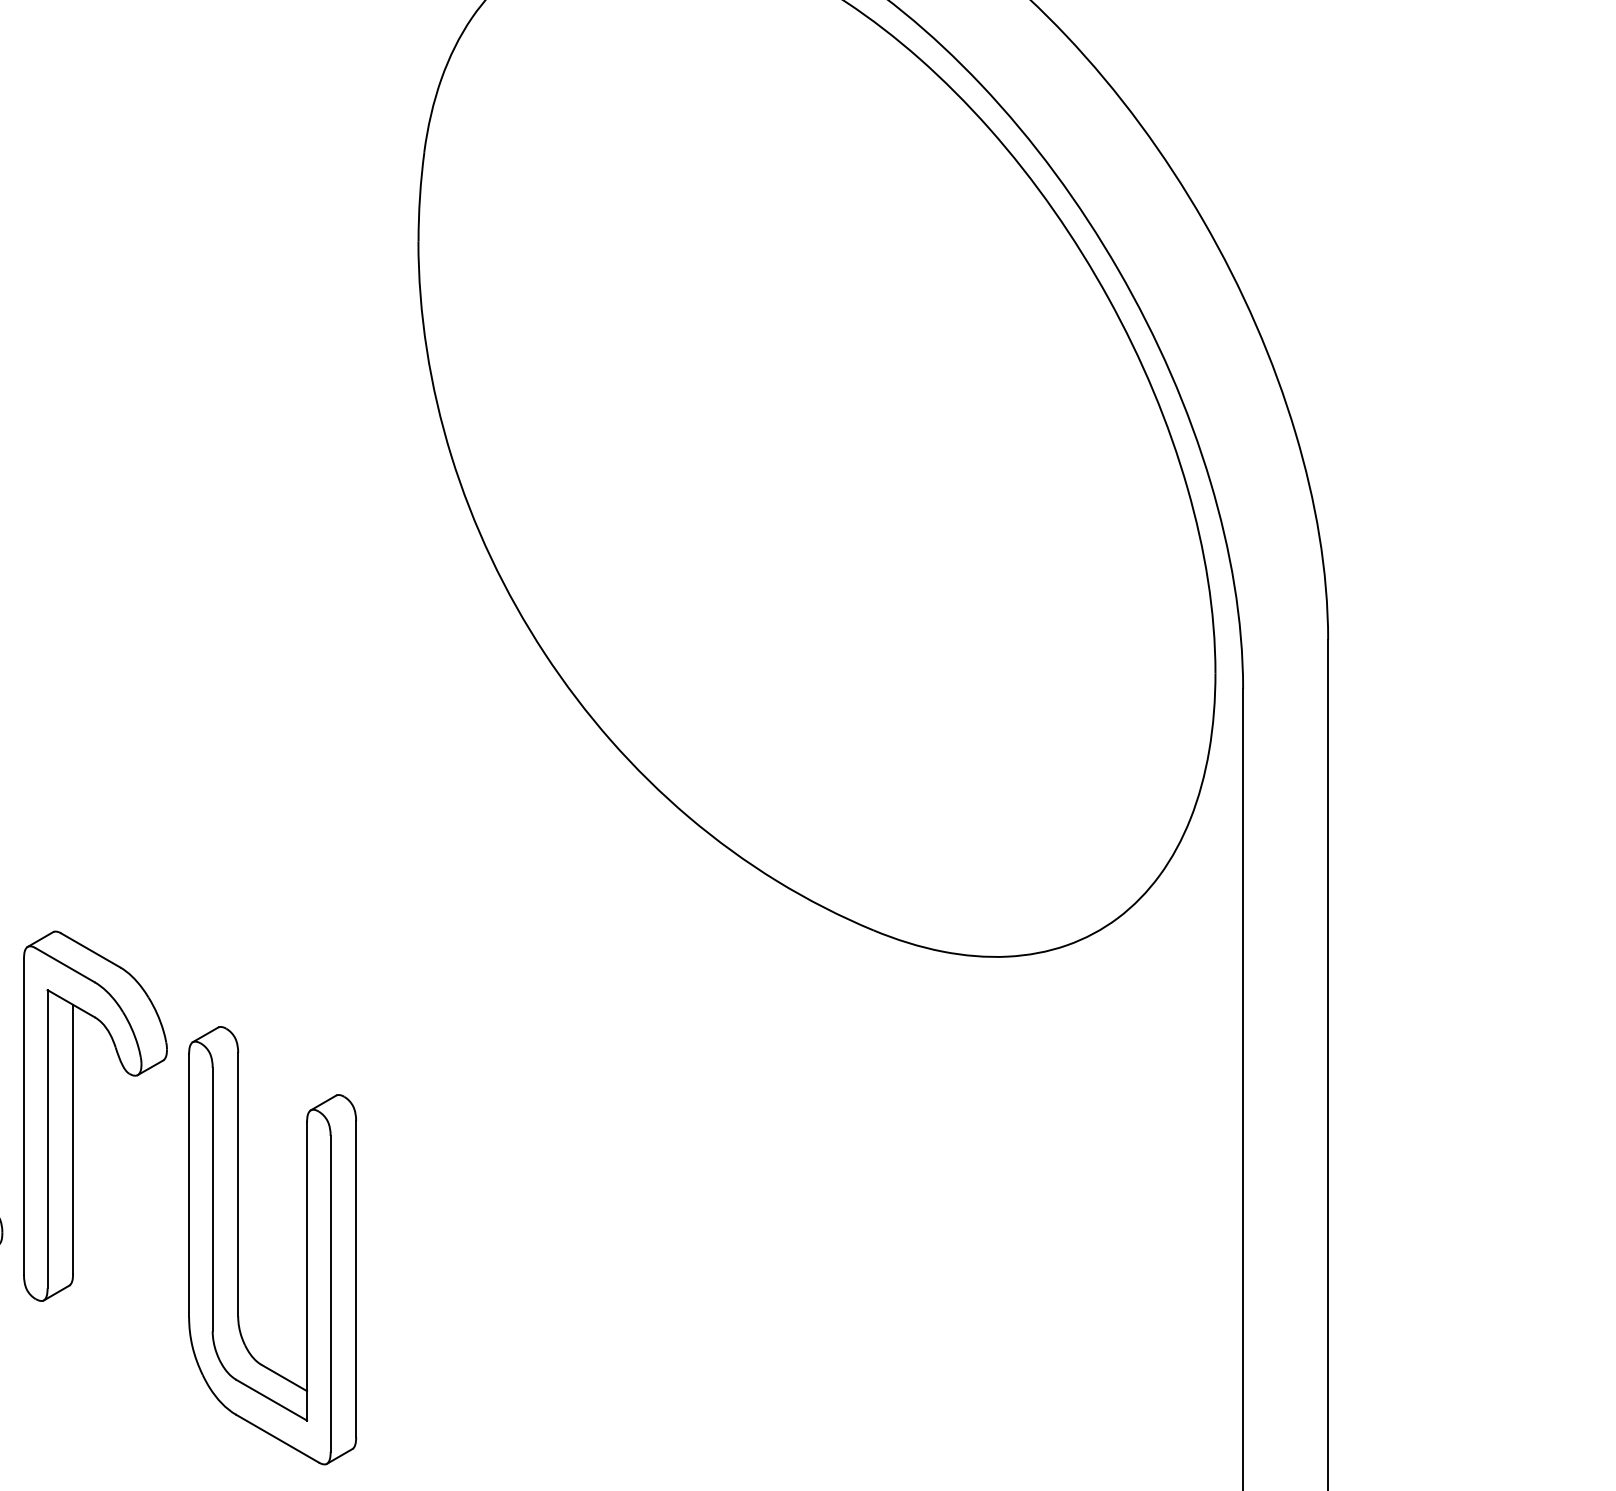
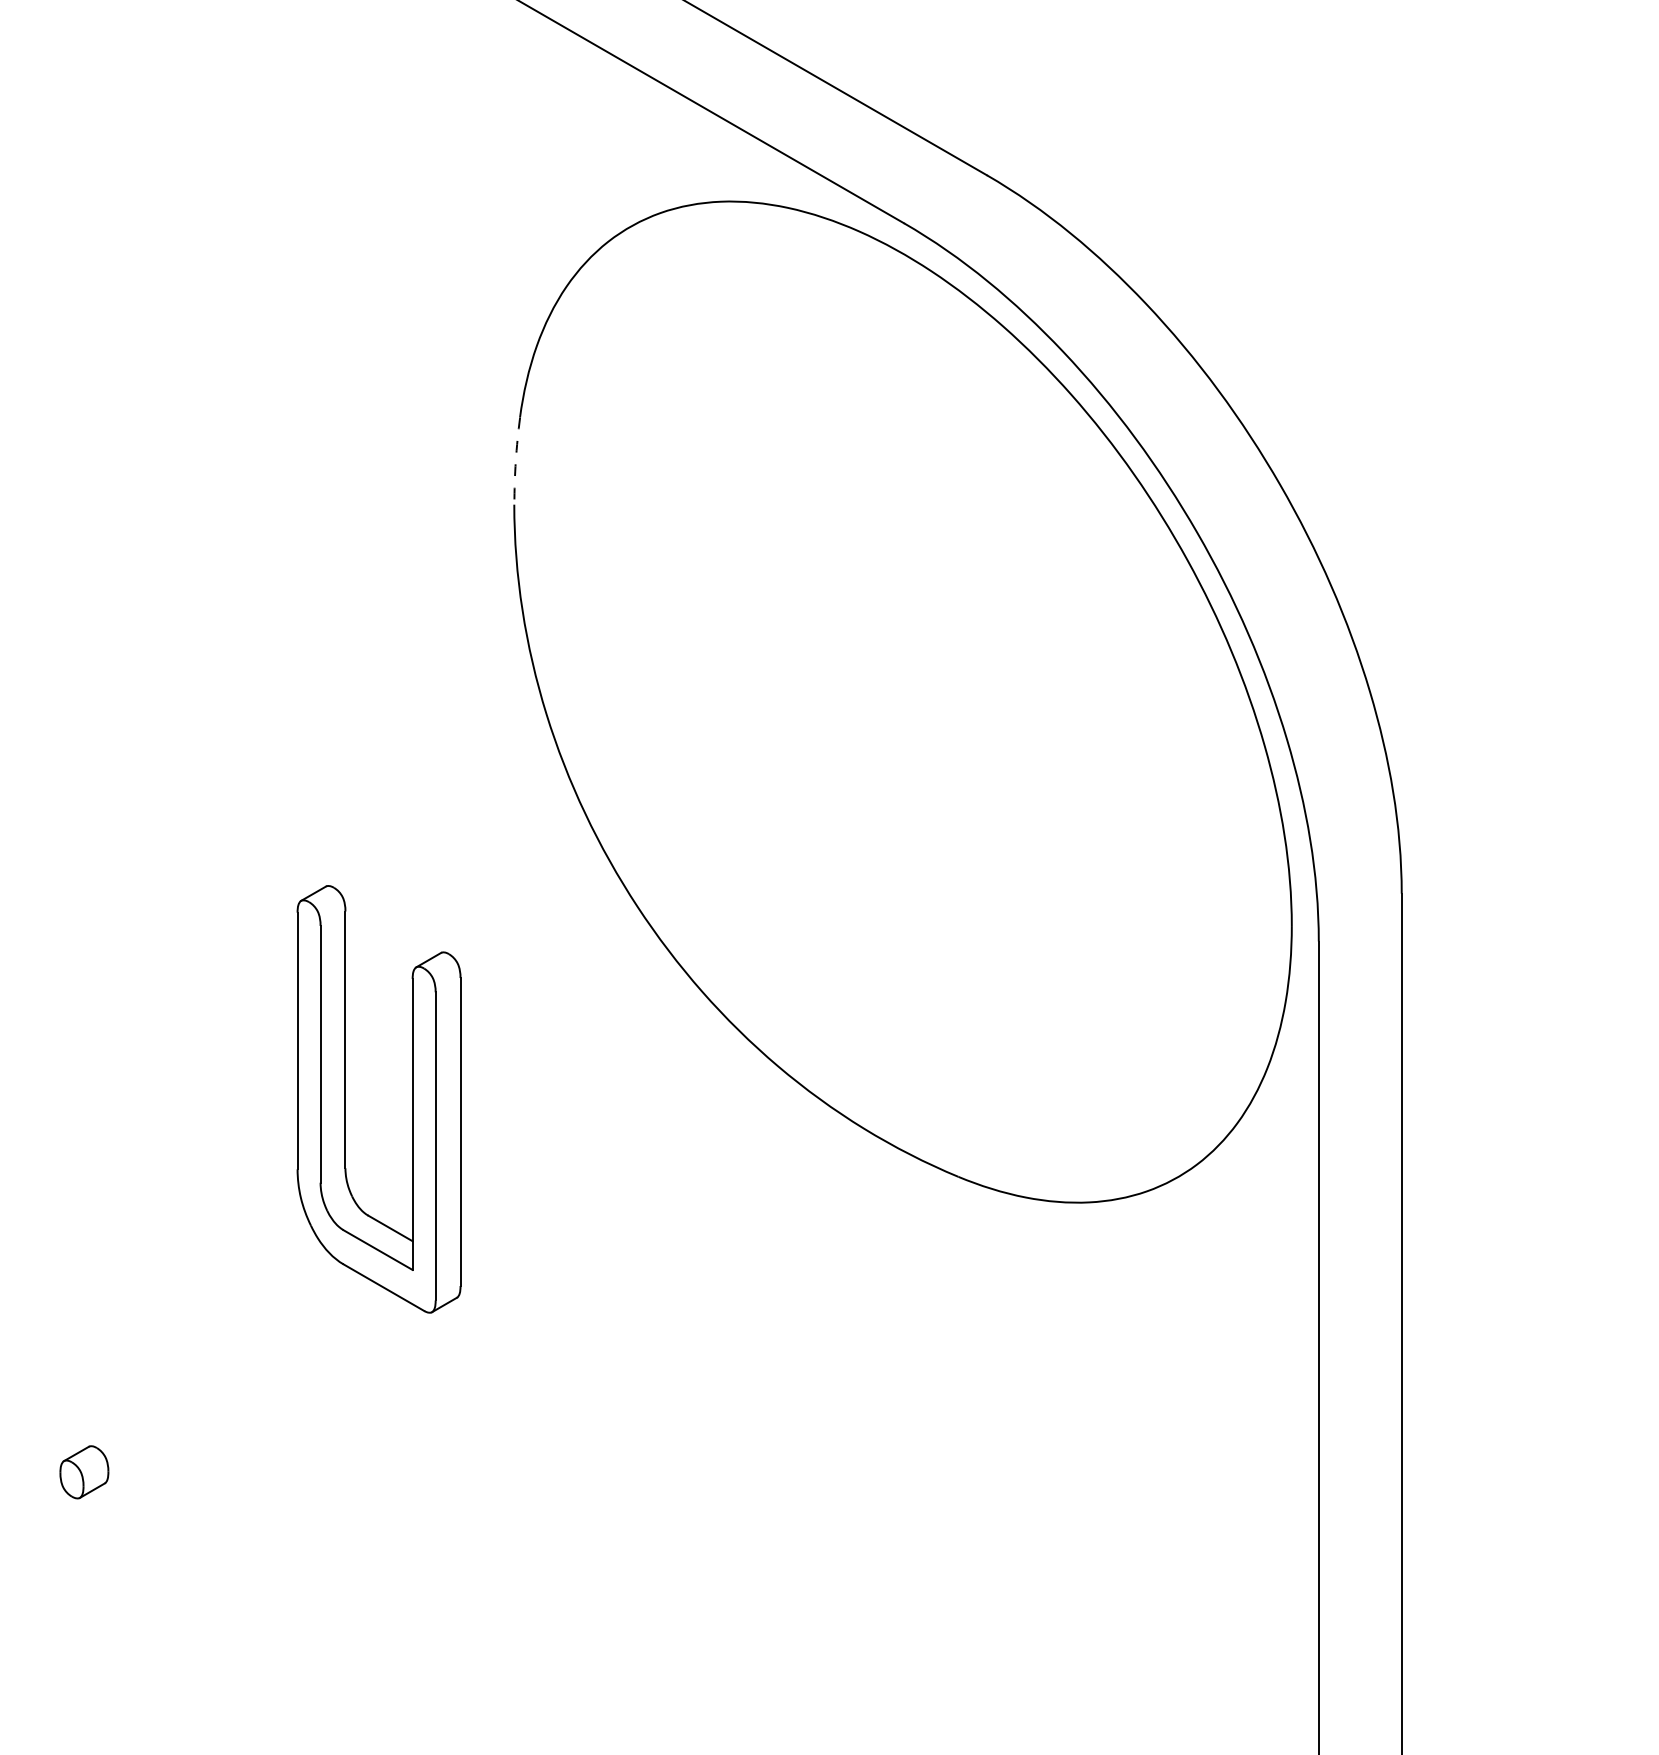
arc: (419, 197) -> (515, 461), solid -> dashed
part: (73, 1116) -> (177, 1358), removed
part: (238, 1245) -> (345, 1099), moved

